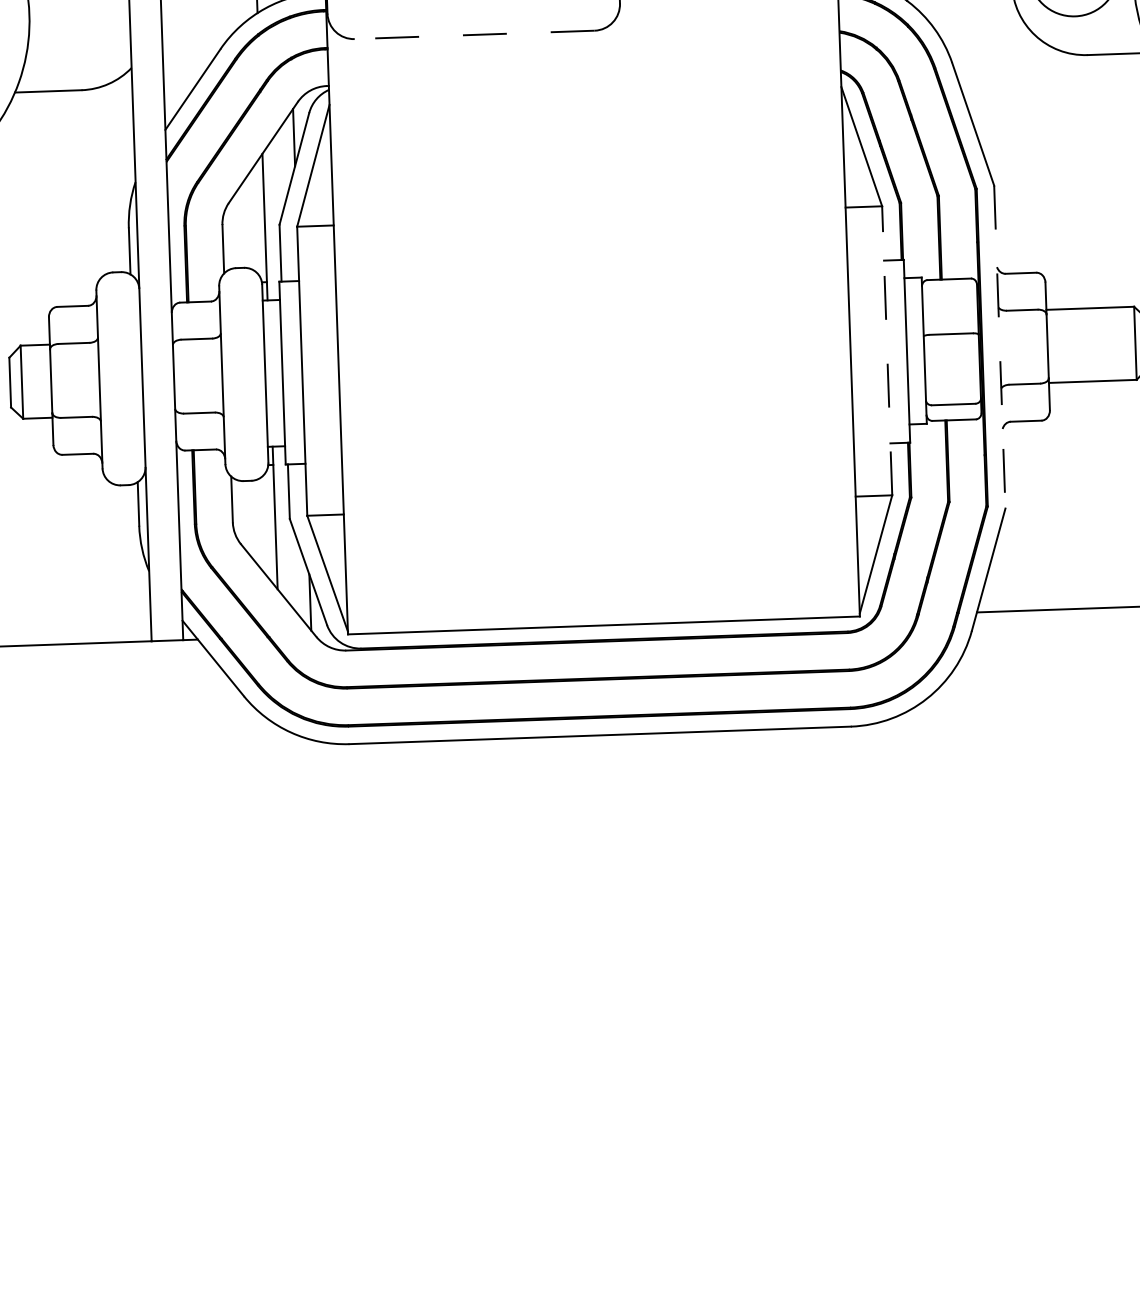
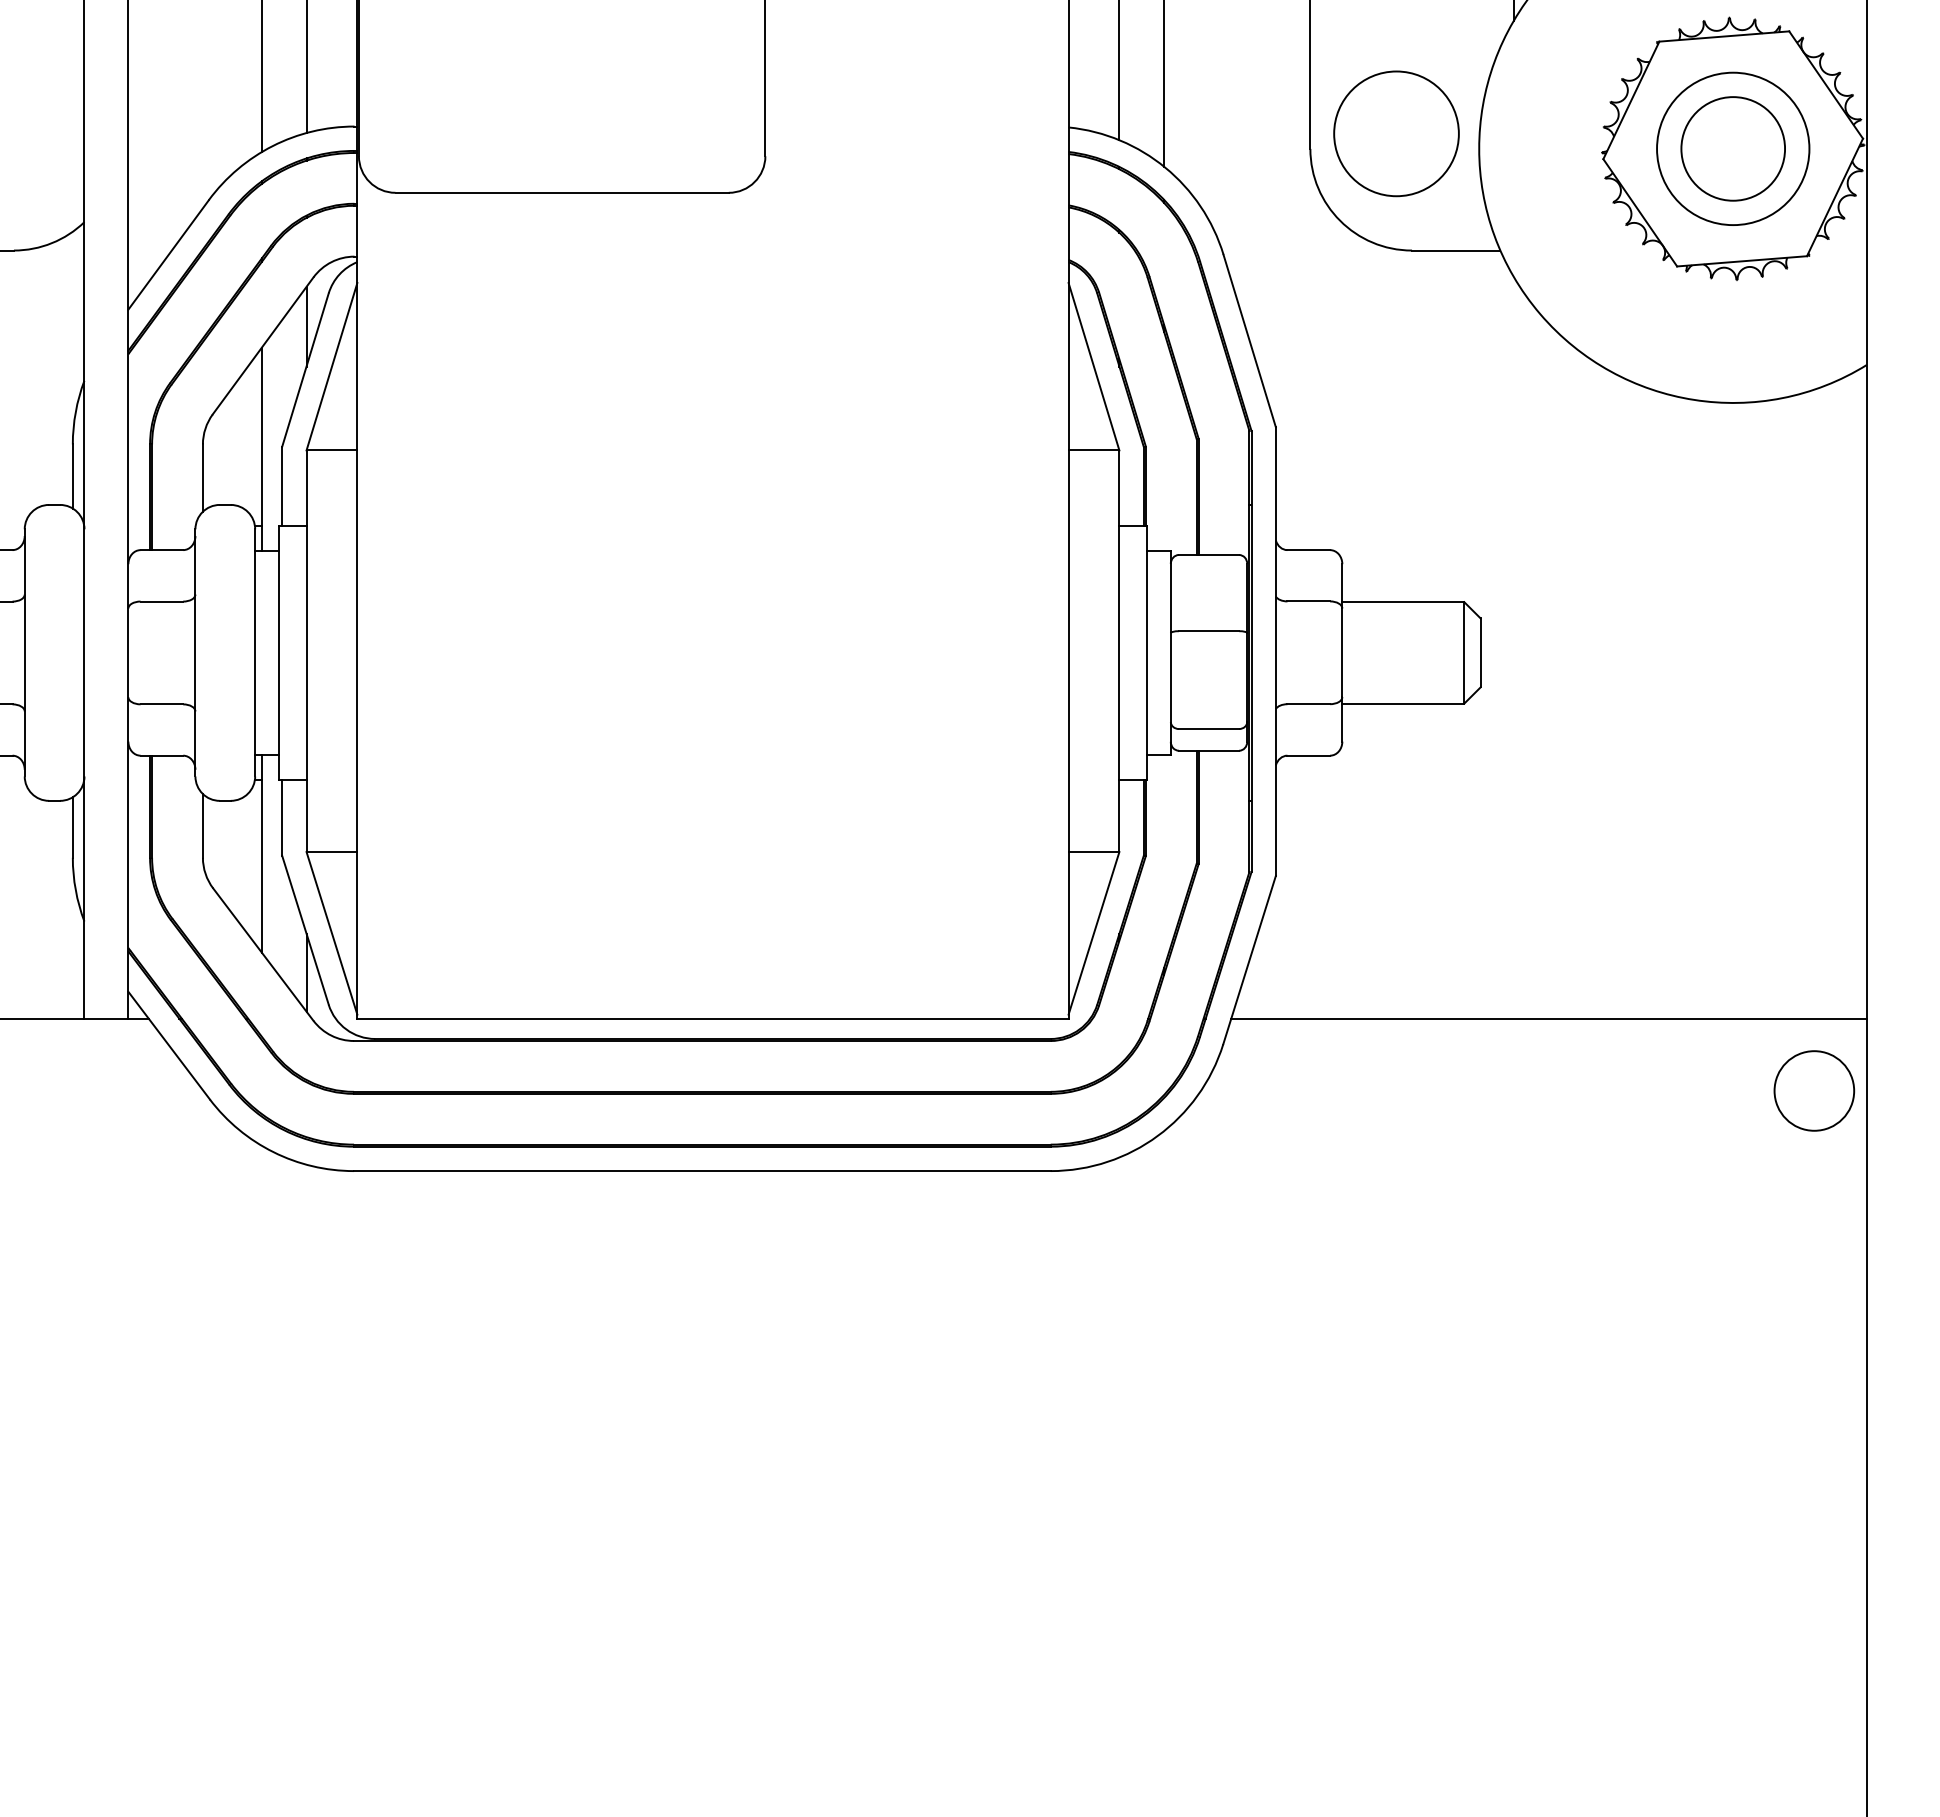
line: (474, 34) -> (562, 192), dashed -> solid
line: (999, 347) -> (1275, 652), dashed -> solid
line: (887, 350) -> (1119, 651), dashed -> solid

